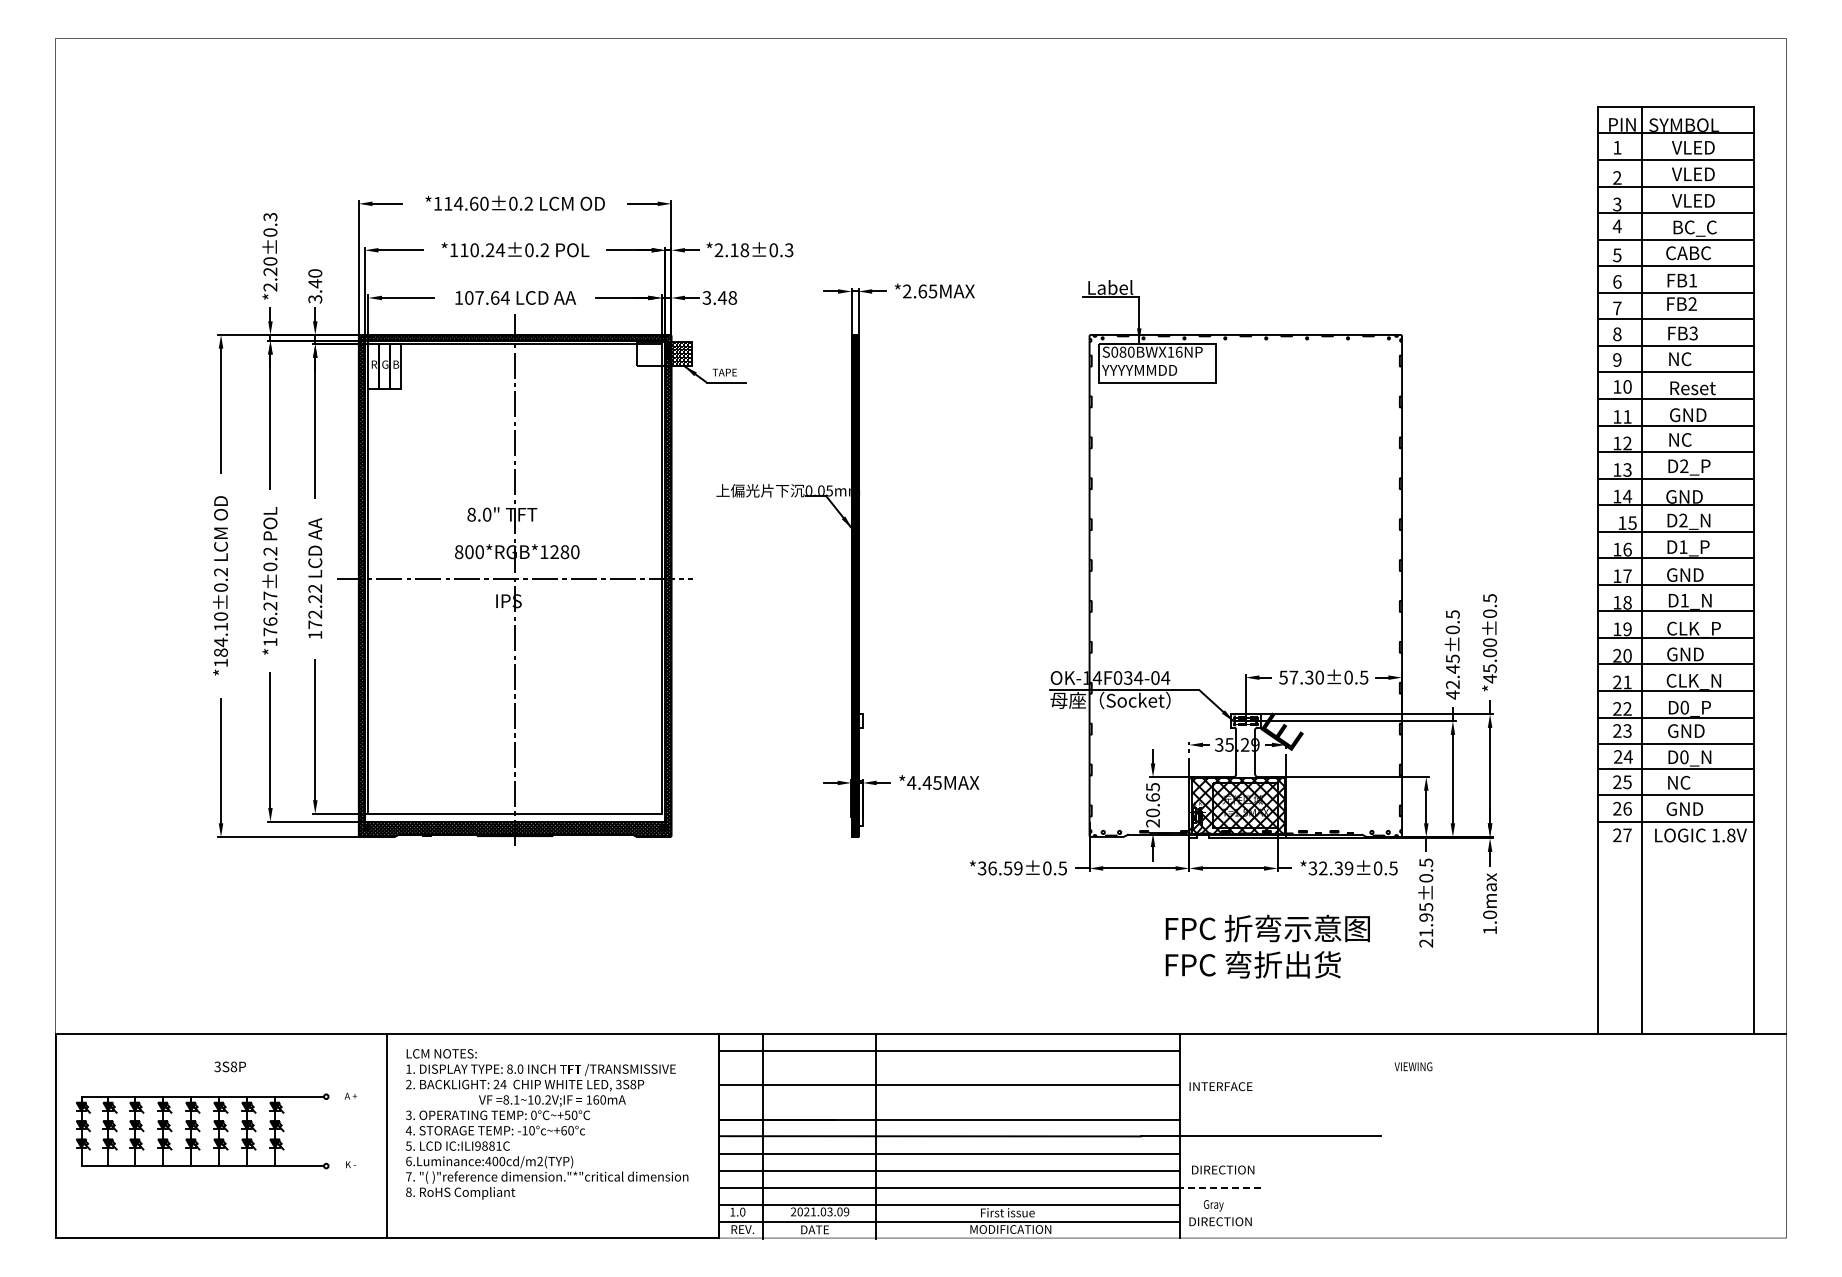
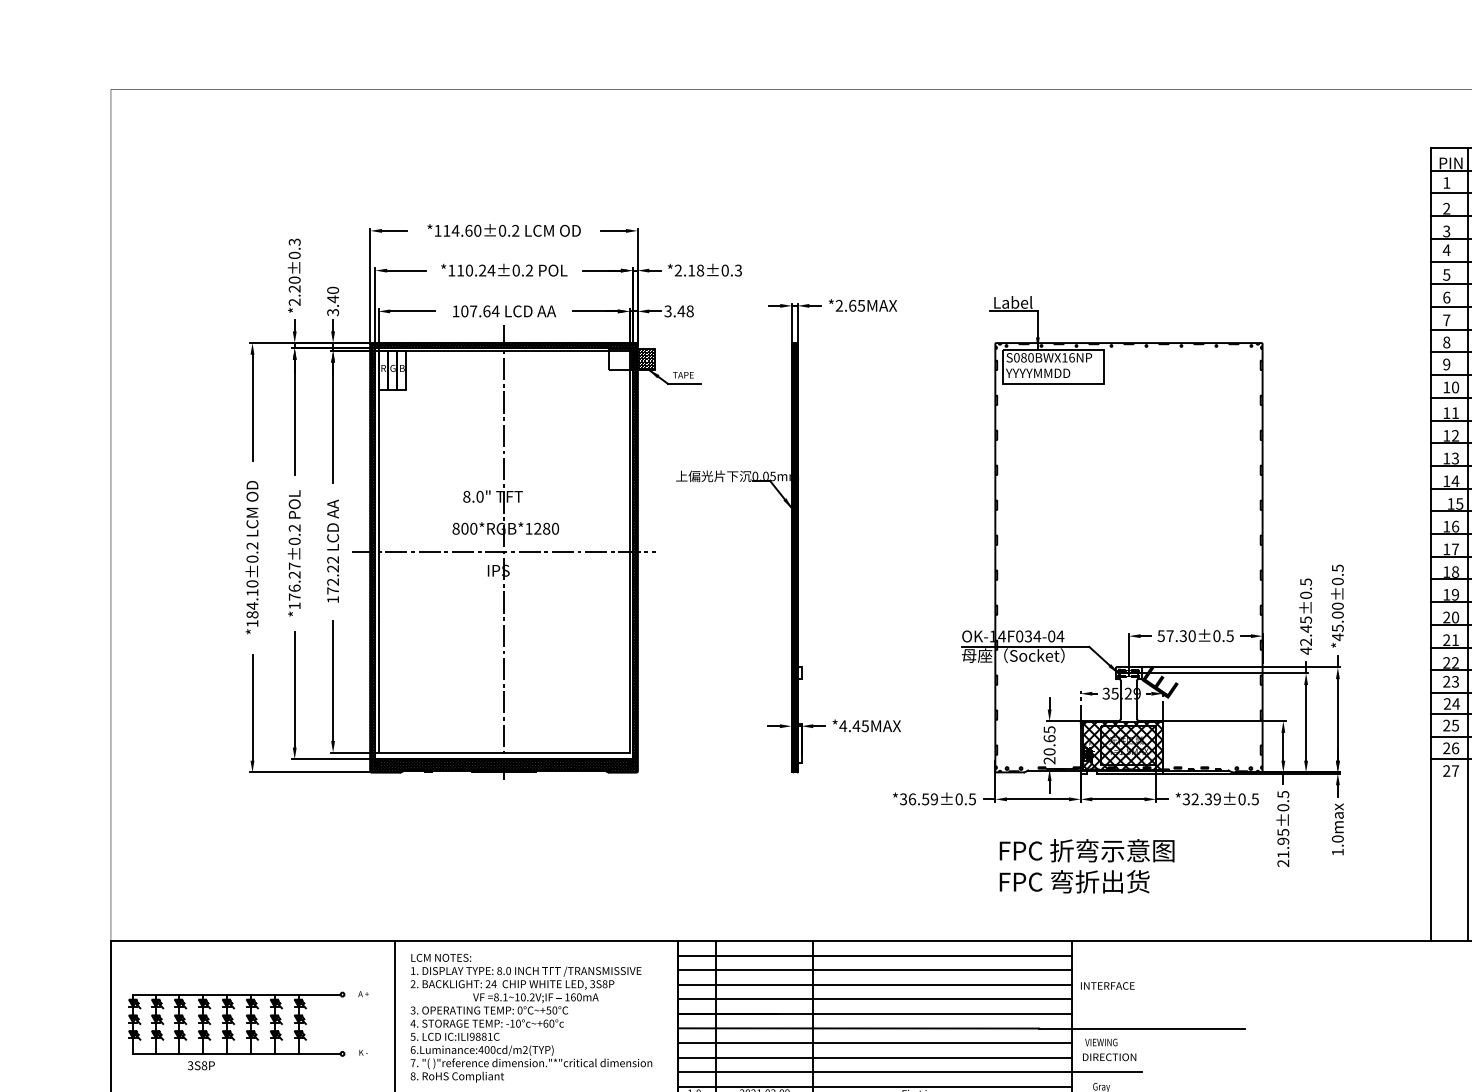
text: (1267, 946) -> (1086, 866), moved
text: (229, 1066) -> (200, 1065), moved
text: (1413, 1066) -> (1101, 1042), moved
line: (948, 1068) -> (874, 970), added
line: (948, 1102) -> (874, 999), added
line: (1220, 1187) -> (1107, 1072), dashed -> solid

